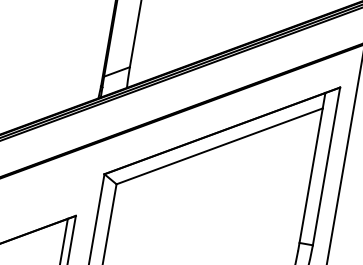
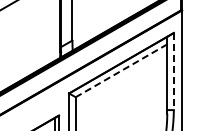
line: (219, 145) -> (121, 70), solid -> dashed
line: (325, 166) -> (173, 71), solid -> dashed

